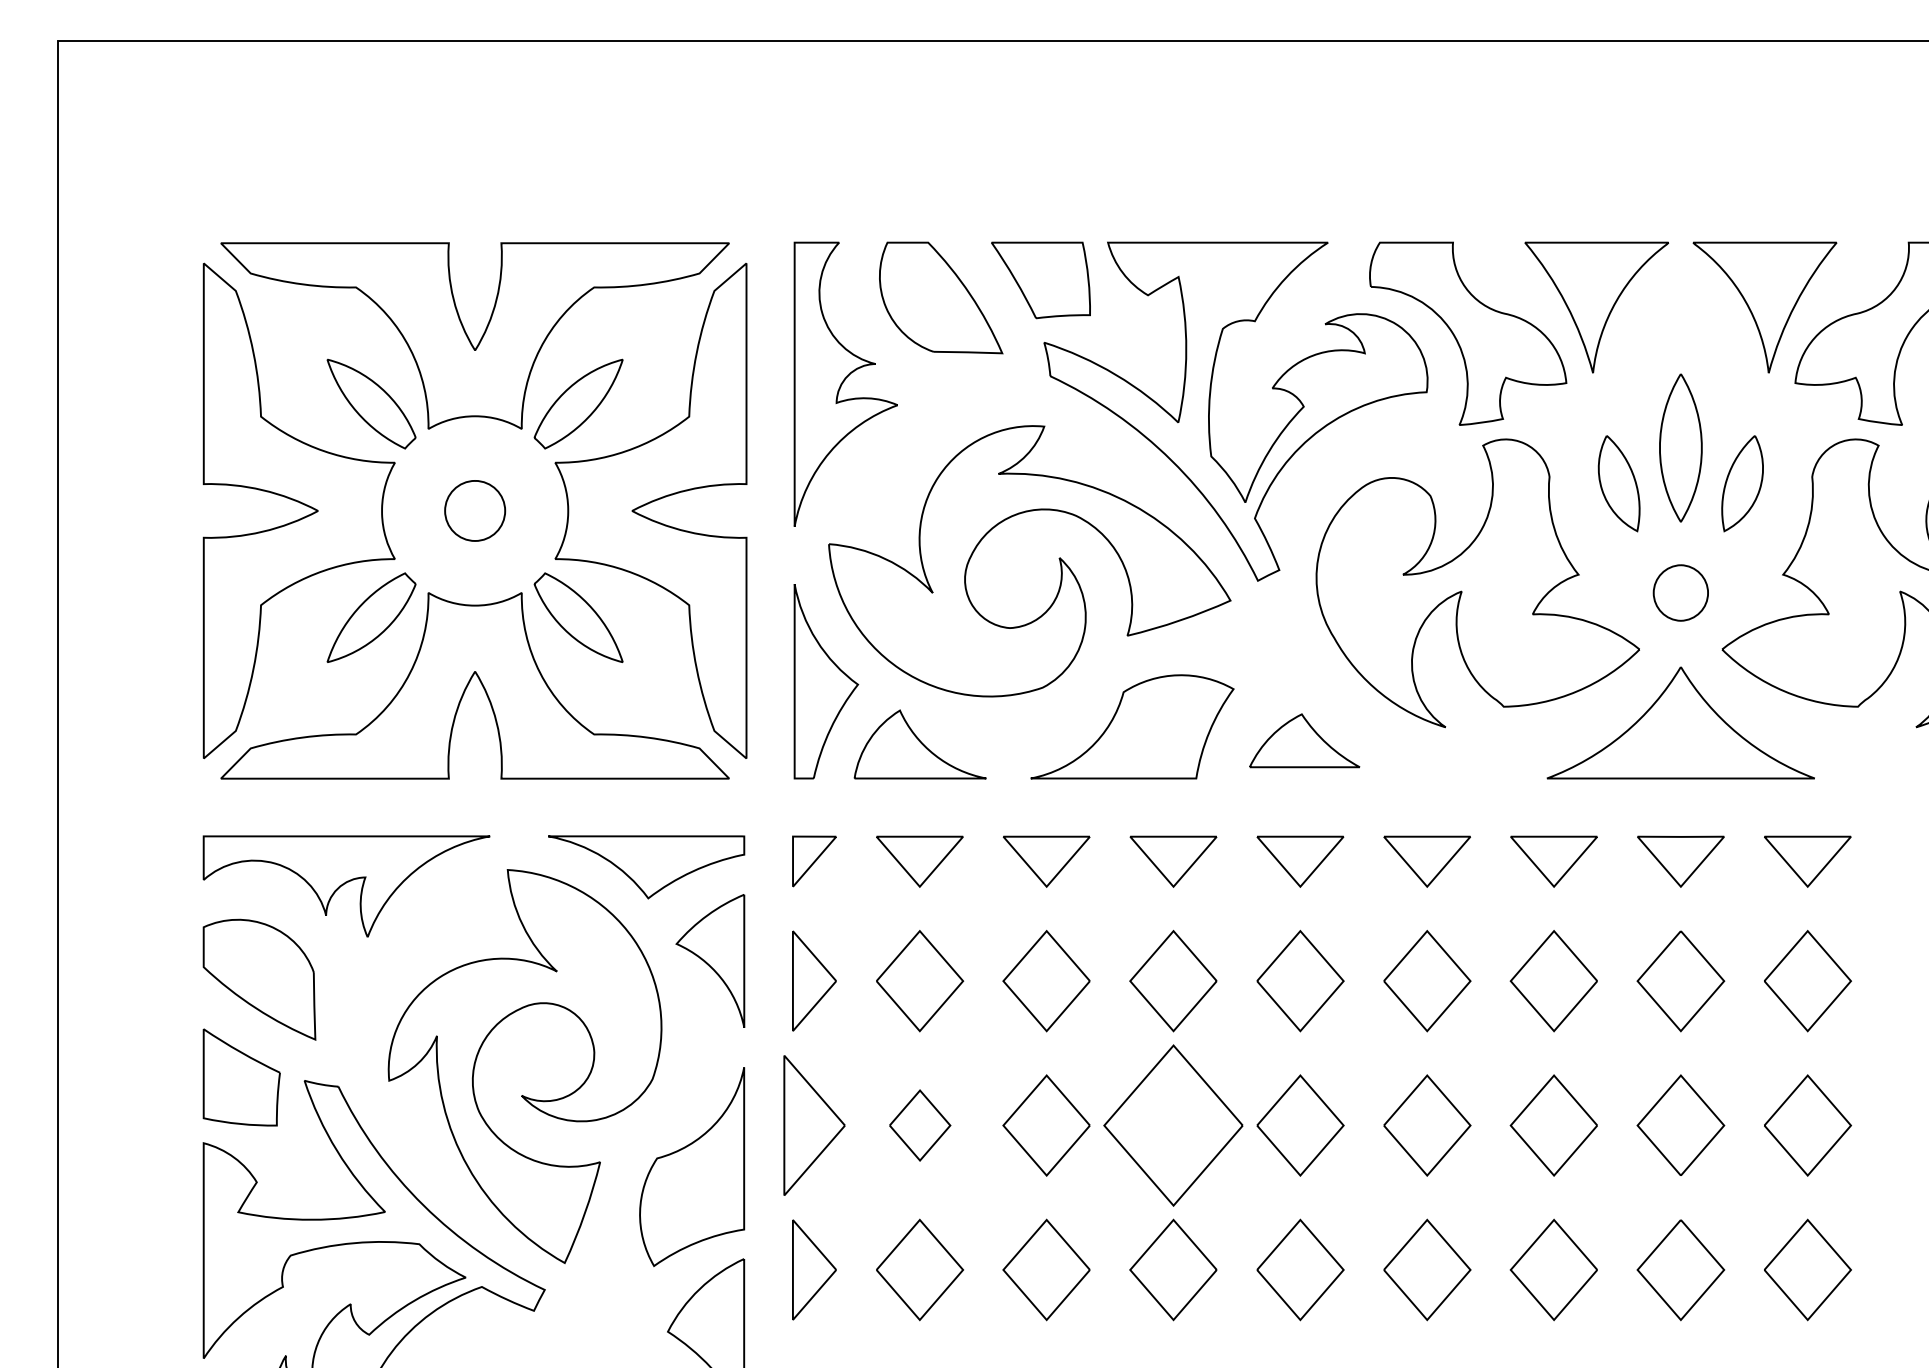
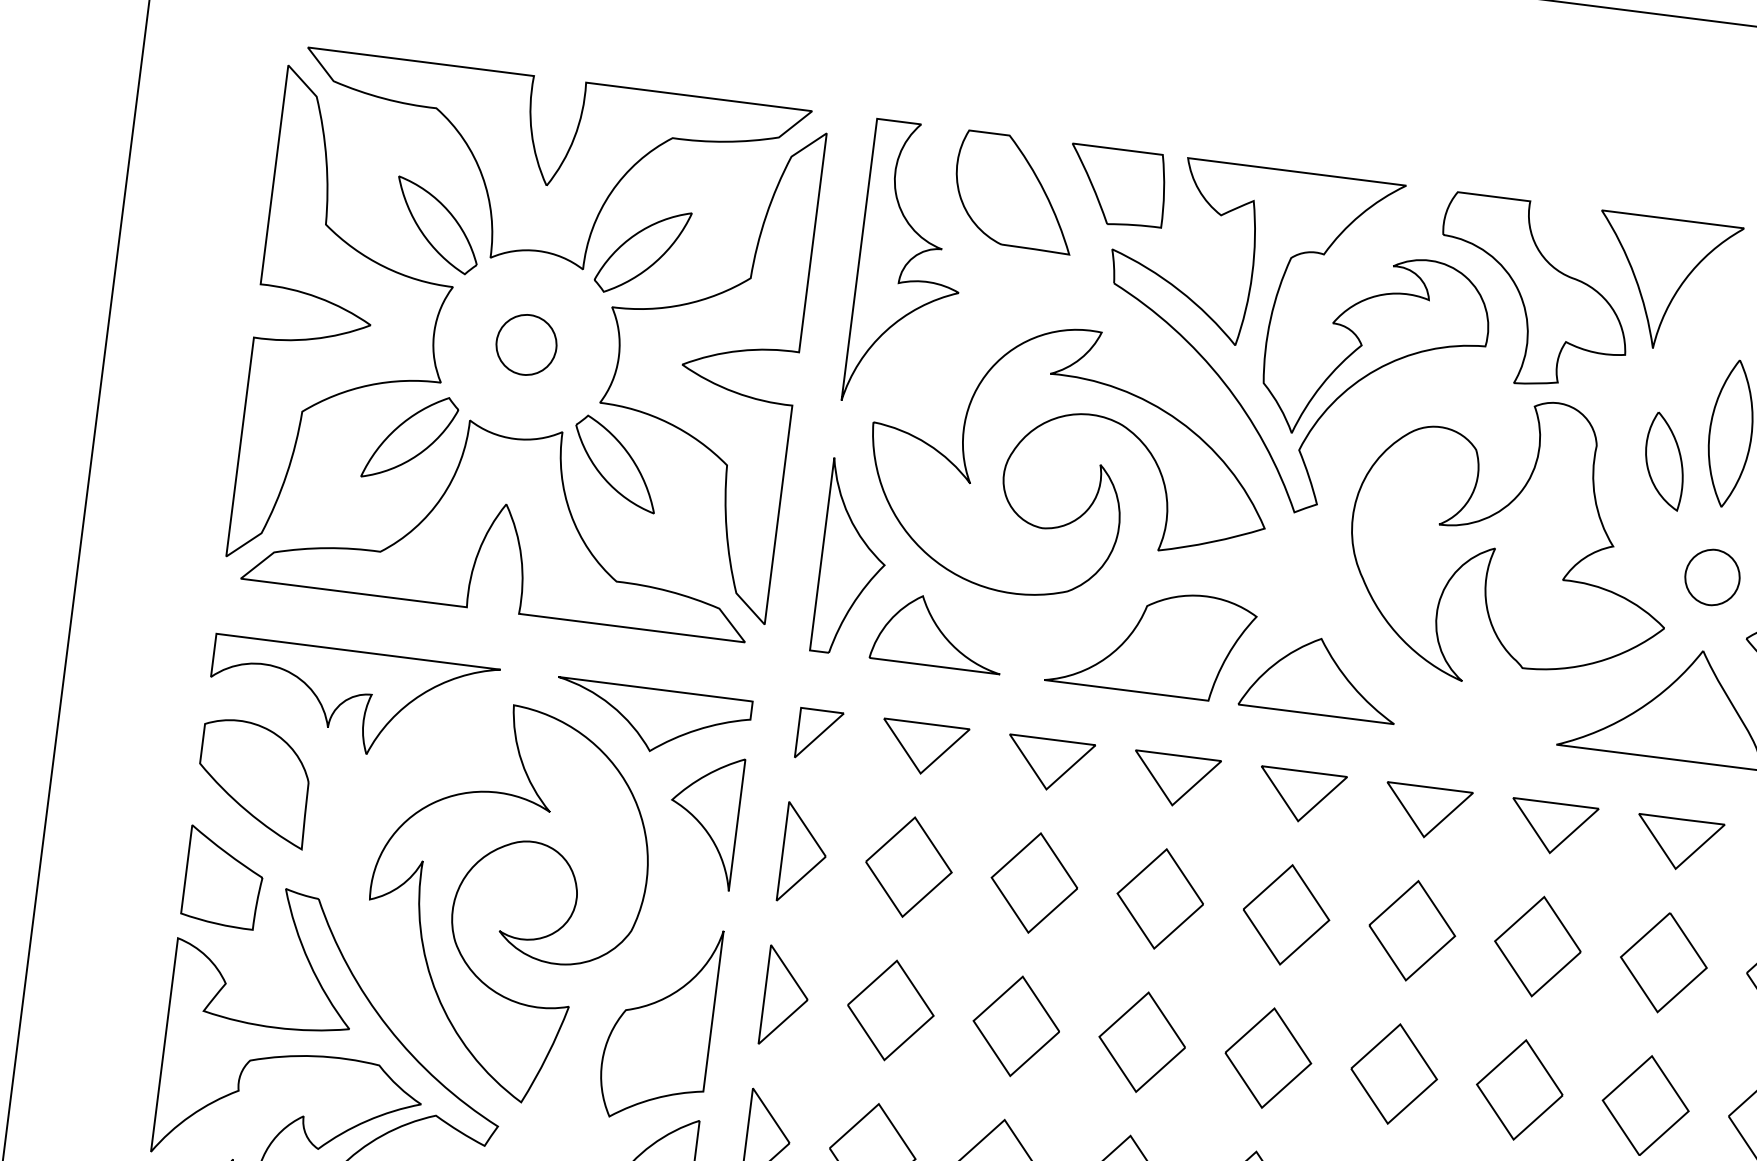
part: (1304, 740) -> (1320, 676), size x1.43
part: (814, 1125) -> (786, 997), size x0.71
part: (920, 1125) -> (891, 1010), size x1.43
part: (1173, 1125) -> (1142, 1042), size x0.62

